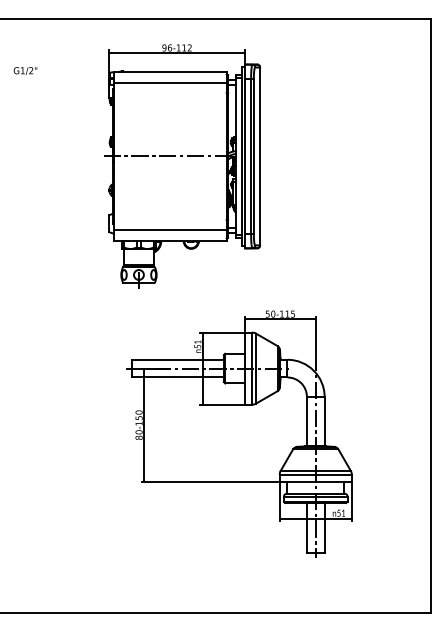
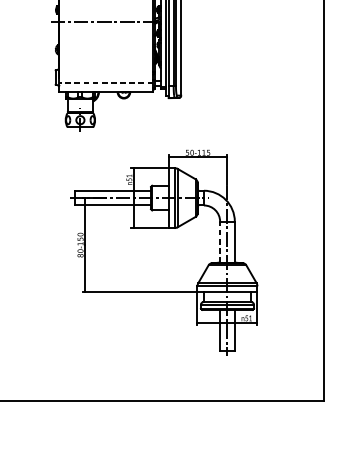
line: (170, 230) -> (106, 83), solid -> dashed
line: (306, 421) -> (219, 242), solid -> dashed

